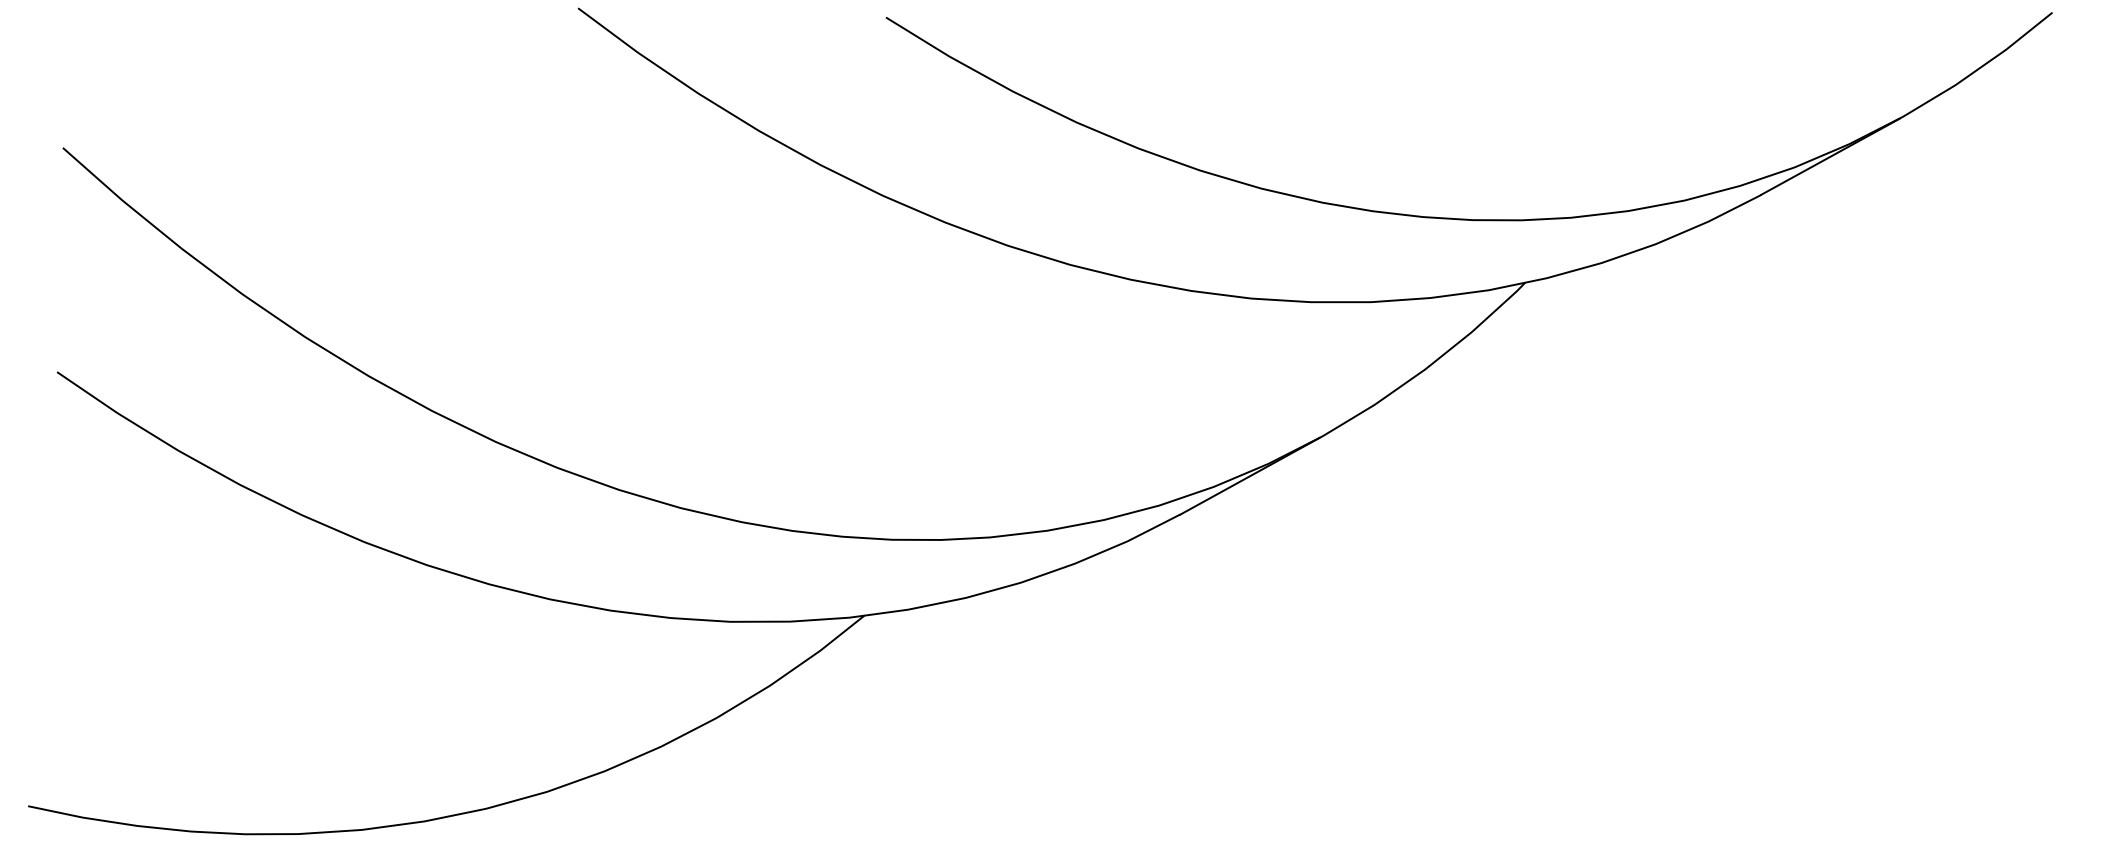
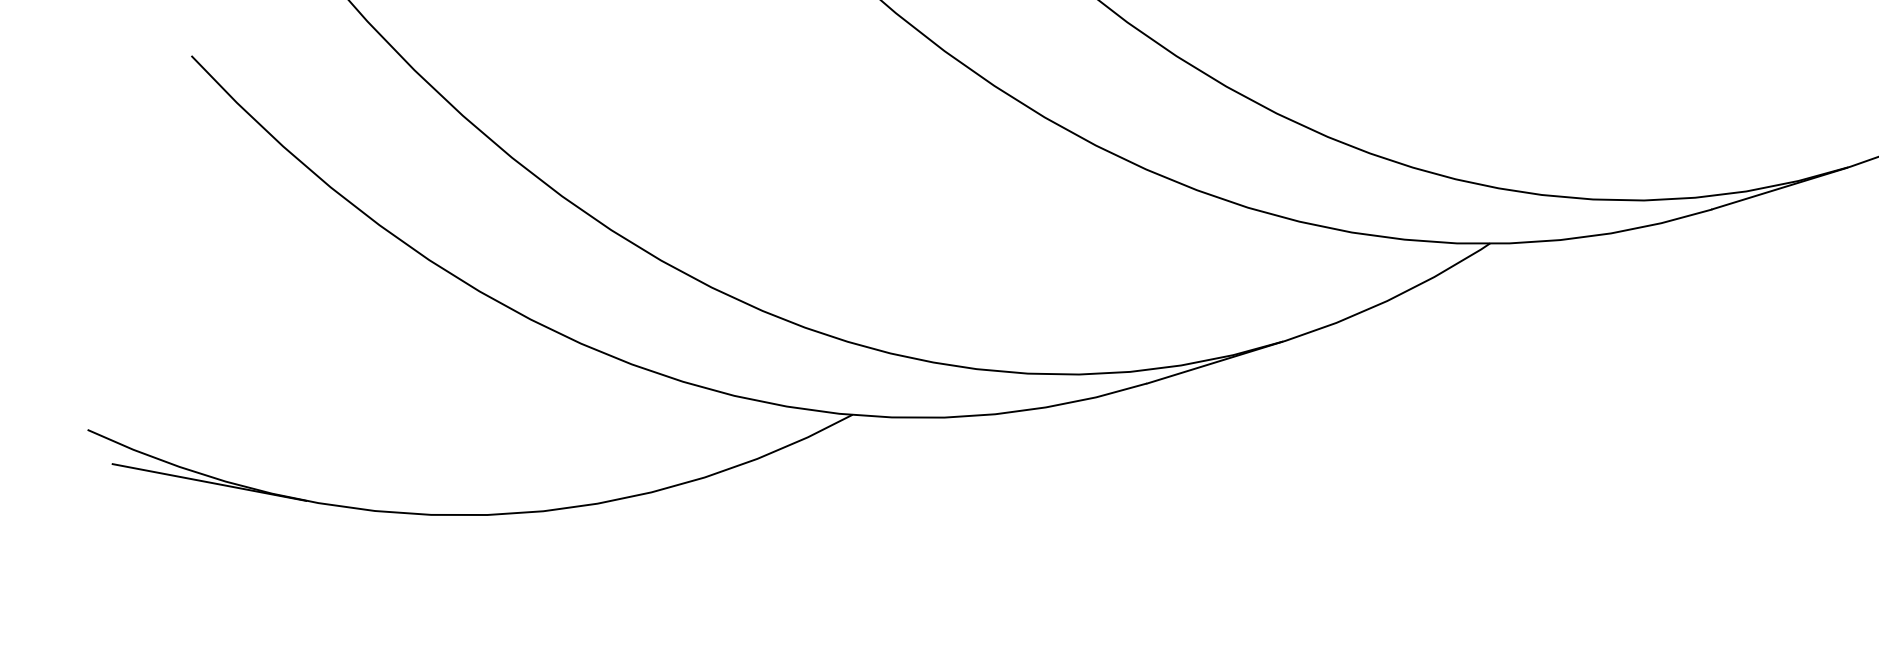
line: (173, 836) -> (209, 482), added

